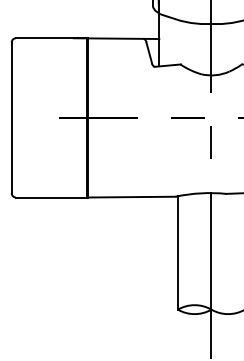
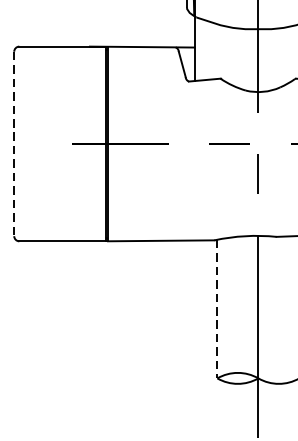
line: (11, 118) -> (13, 144), solid -> dashed
line: (177, 252) -> (216, 308), solid -> dashed

